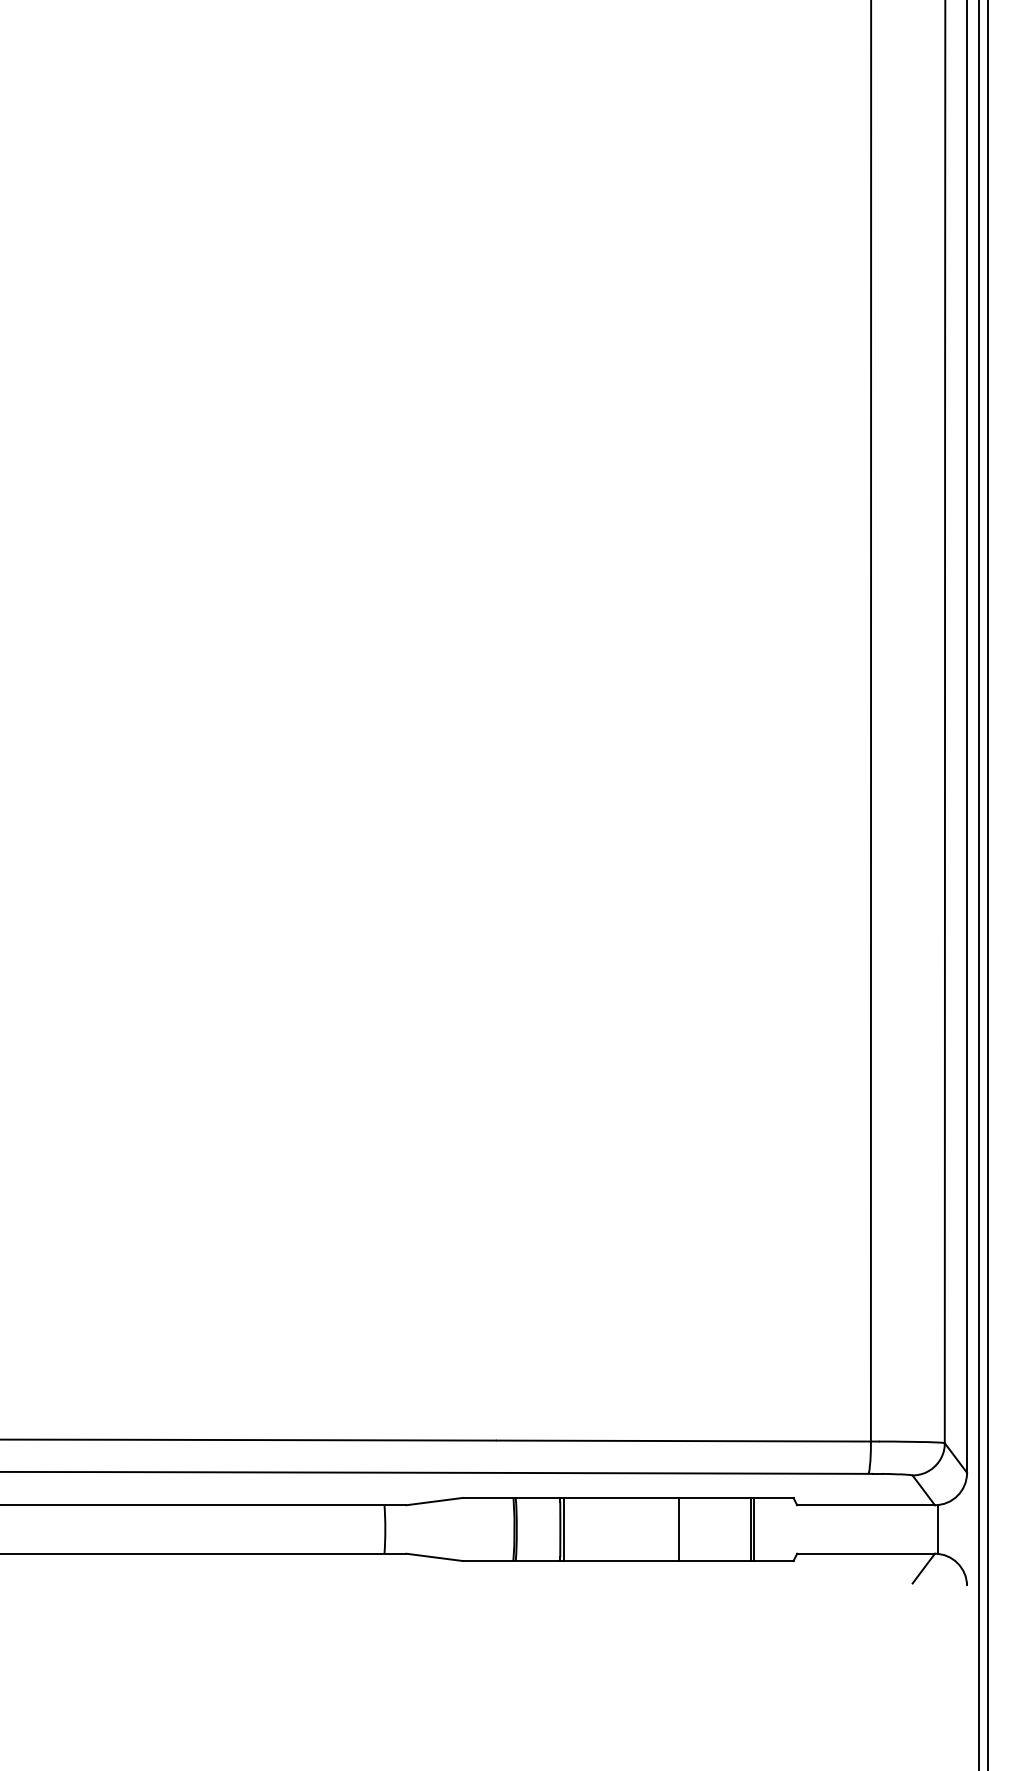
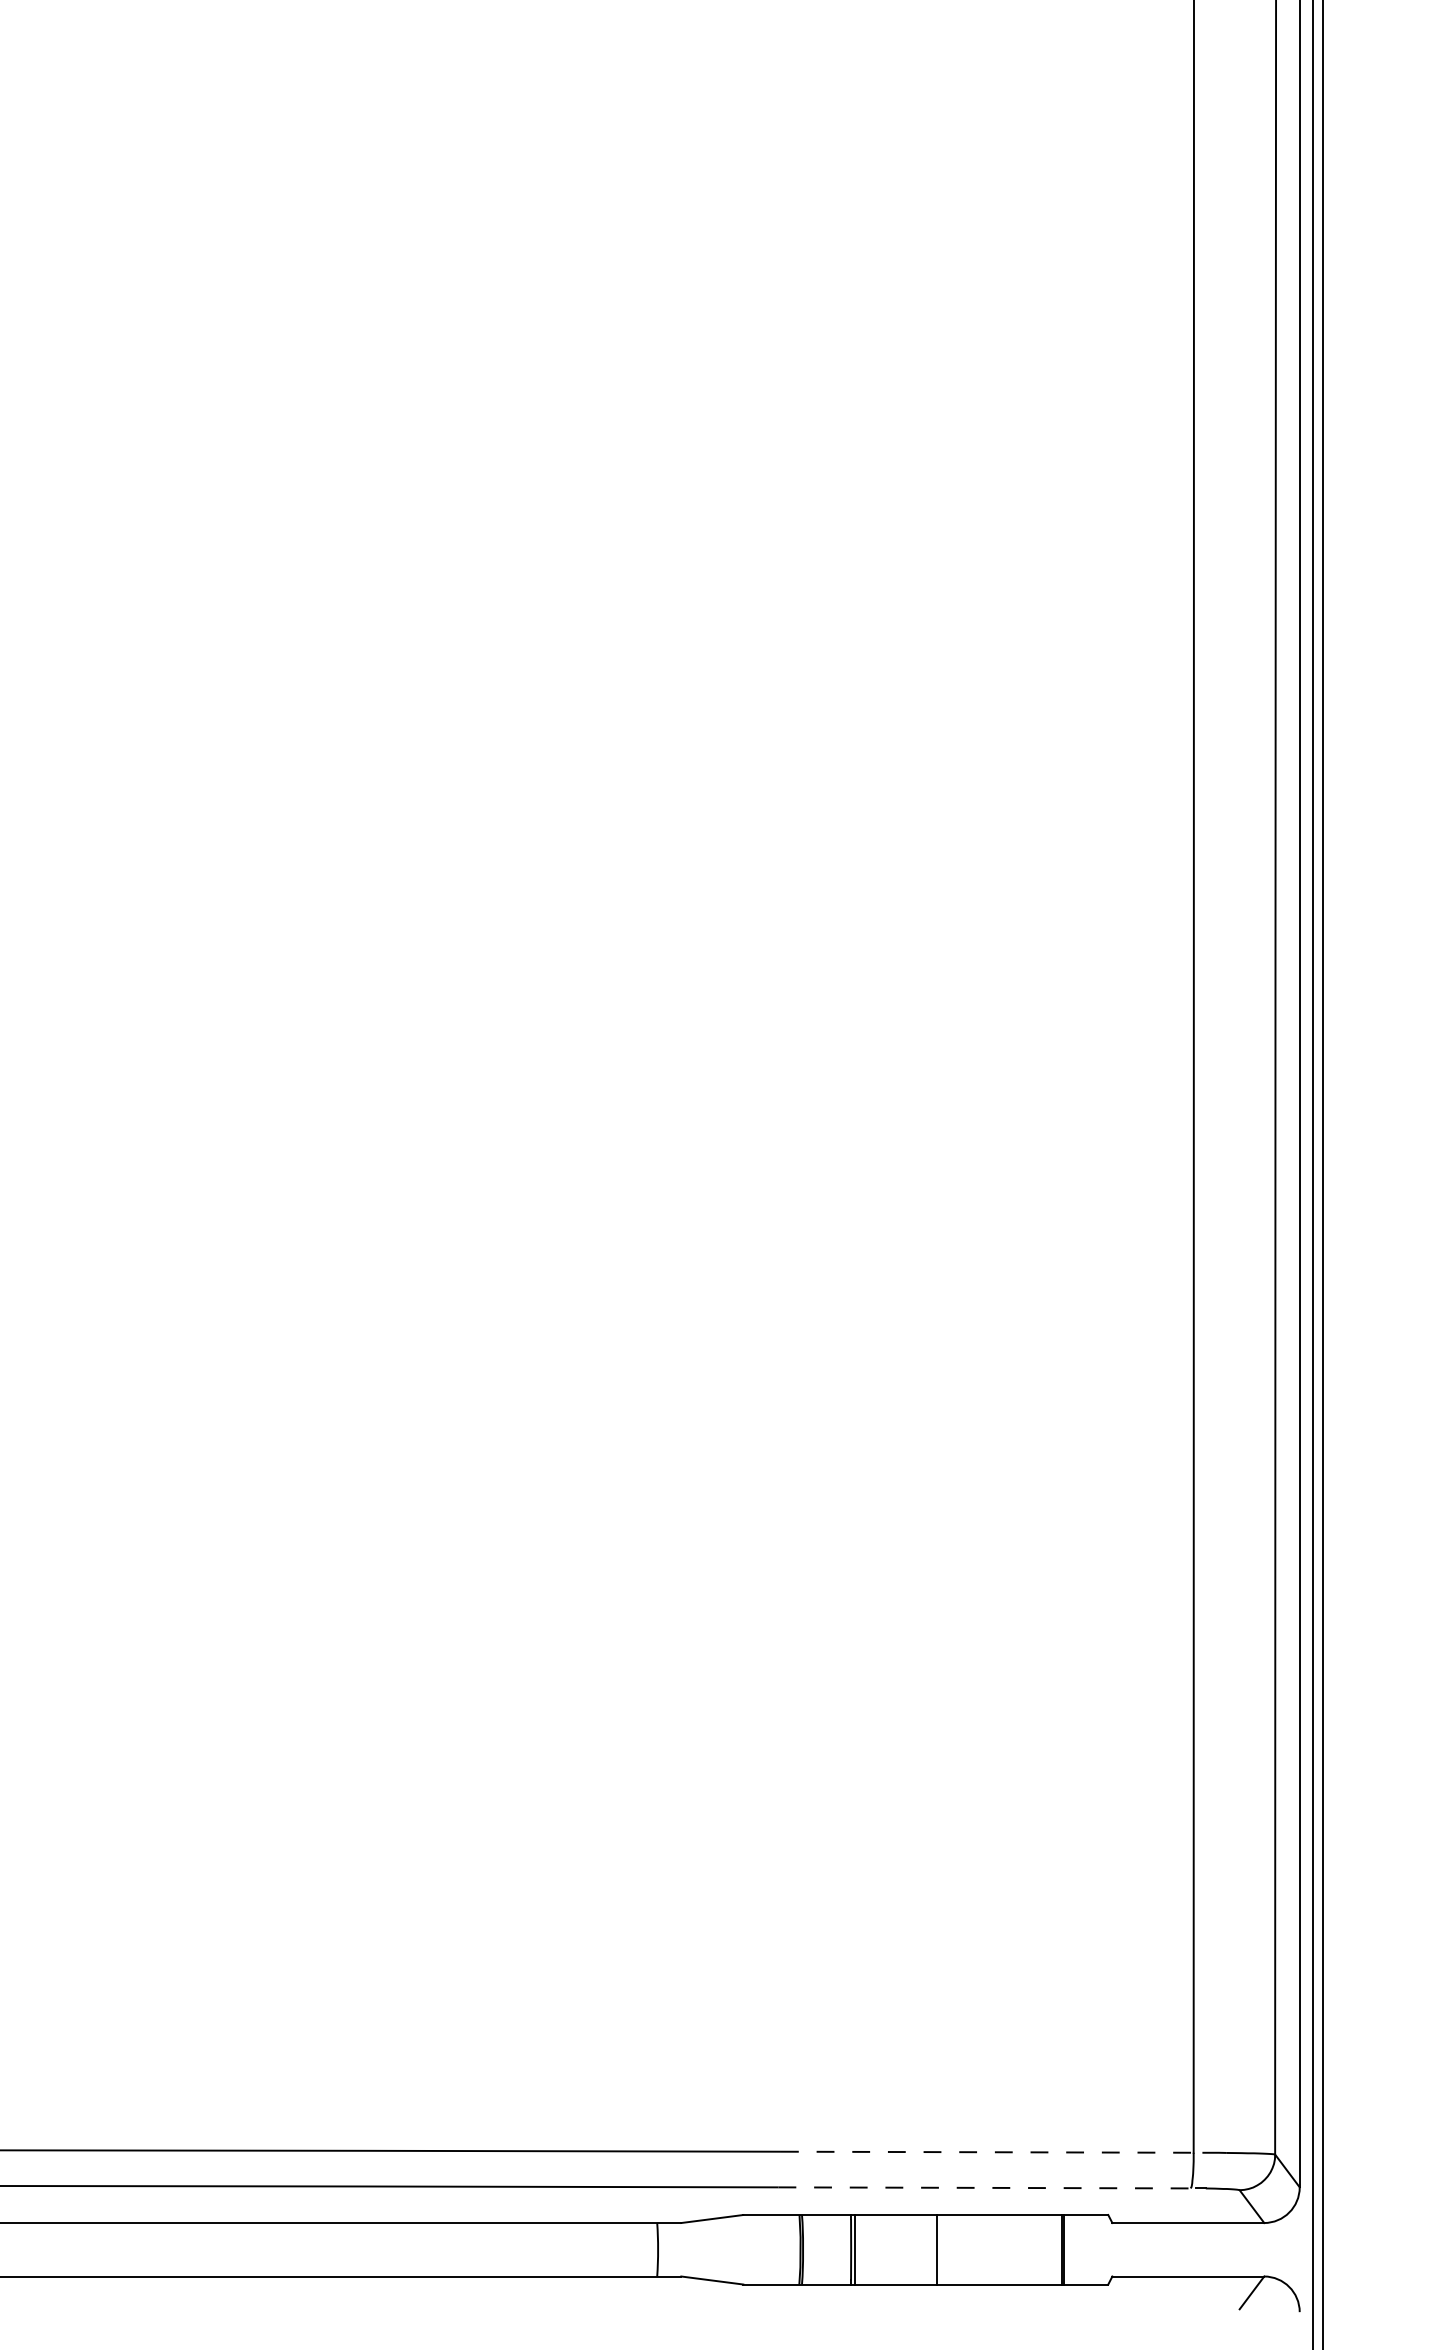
line: (687, 1441) -> (991, 2152), solid -> dashed
line: (683, 1473) -> (987, 2187), solid -> dashed
line: (679, 1529) -> (937, 2249), moved
line: (938, 1529) -> (1268, 2249), removed

